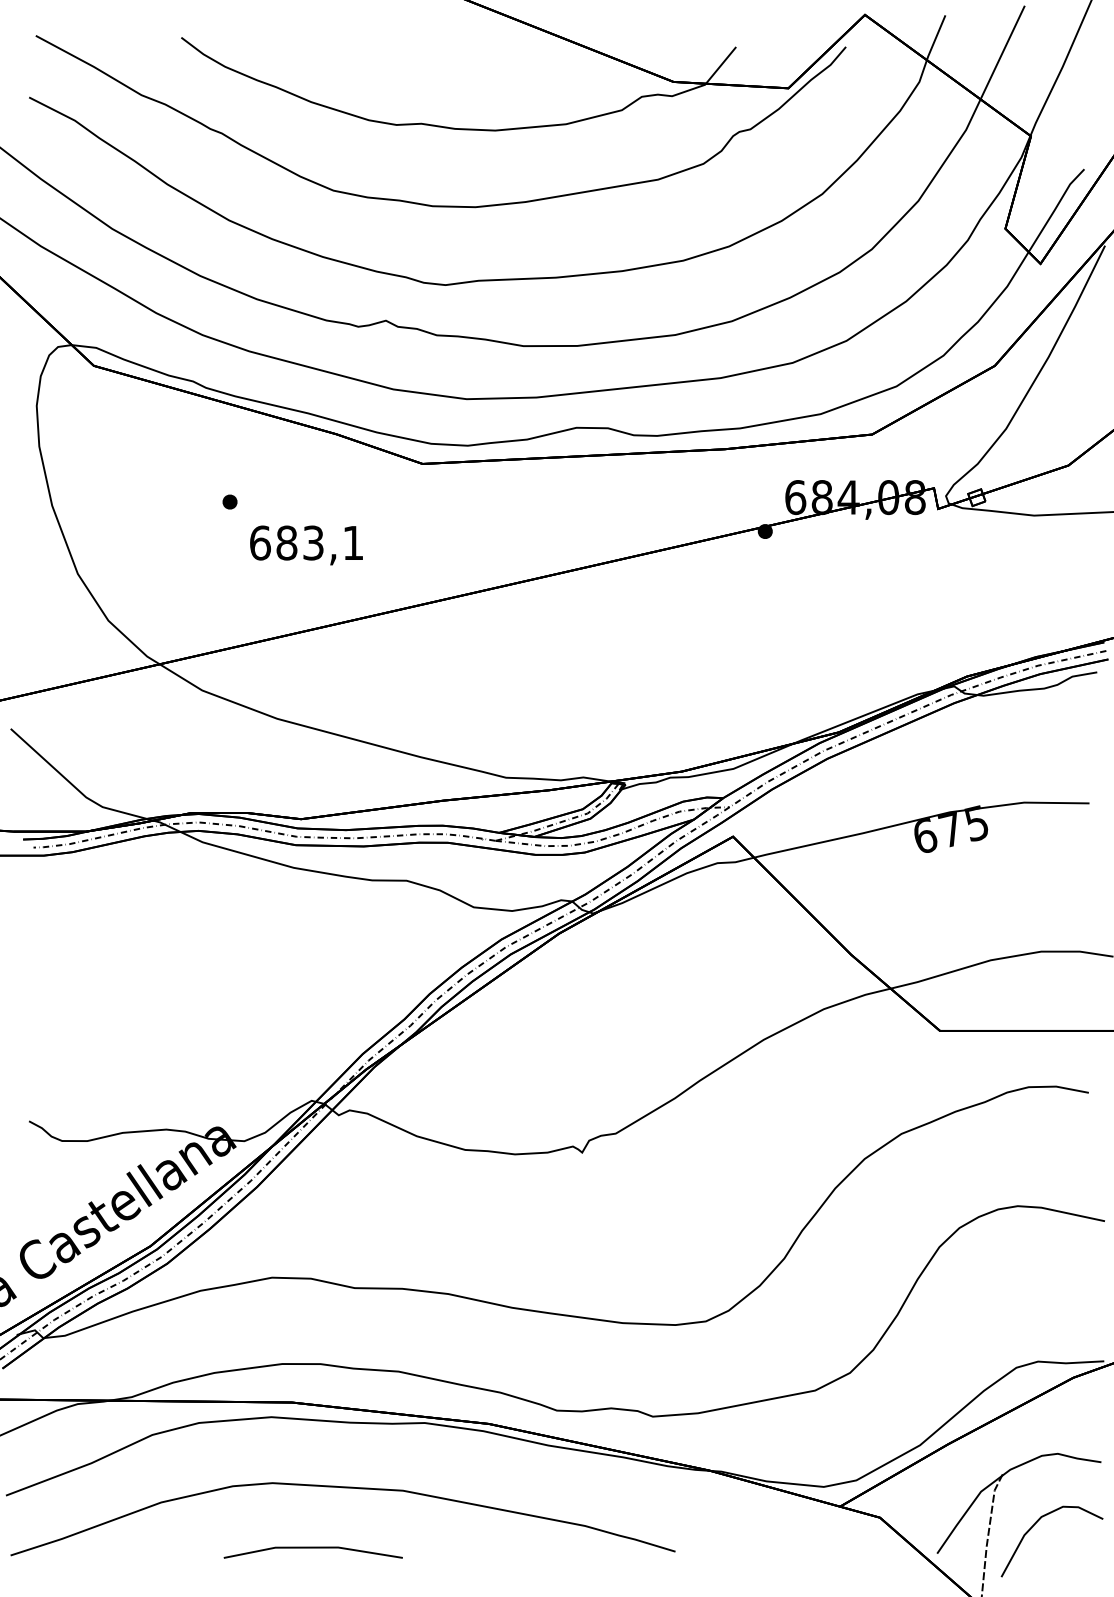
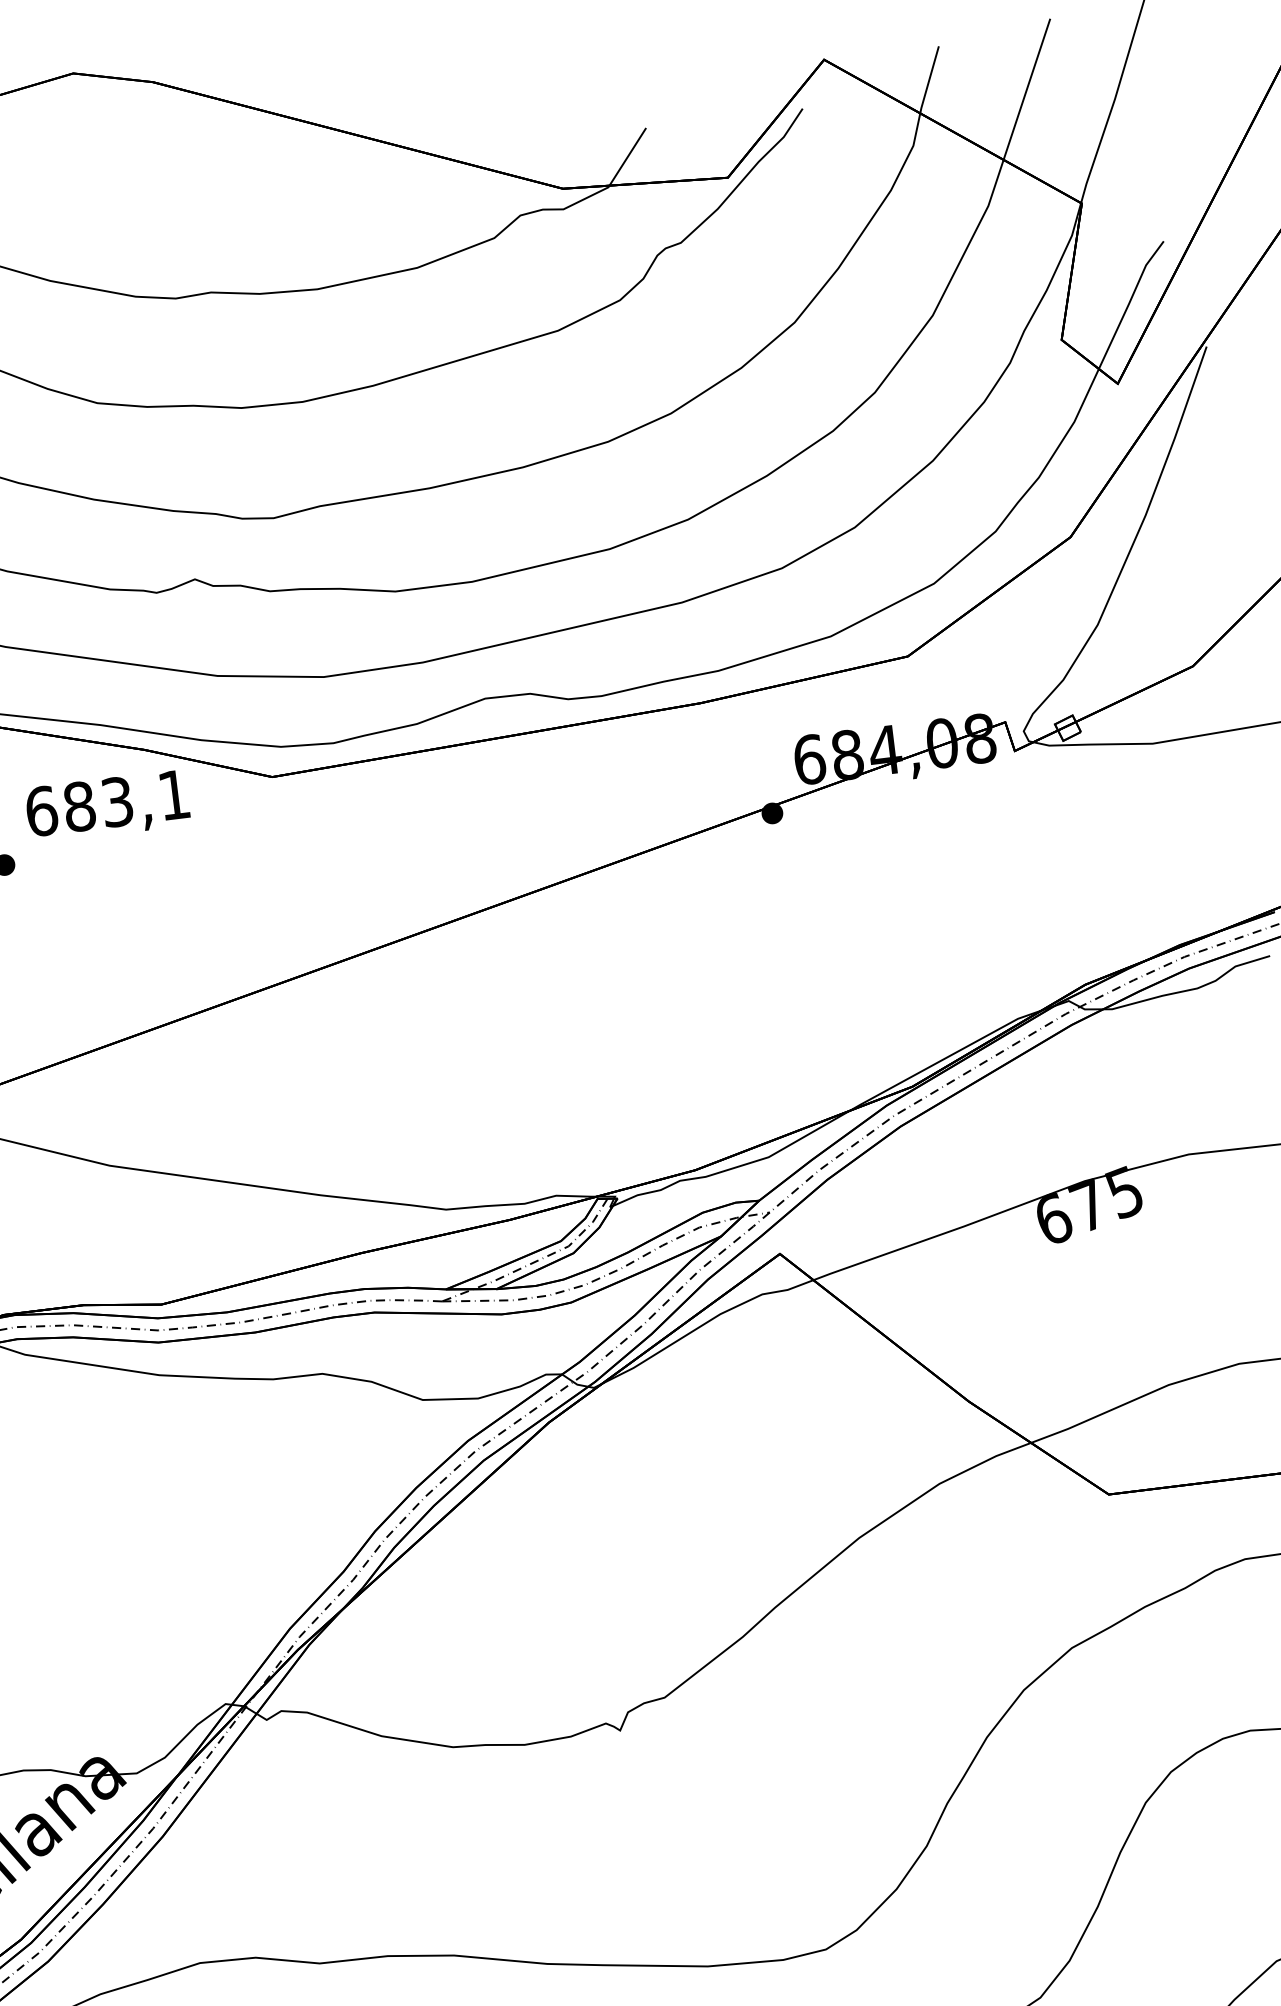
text: (306, 545) -> (107, 806), moved

